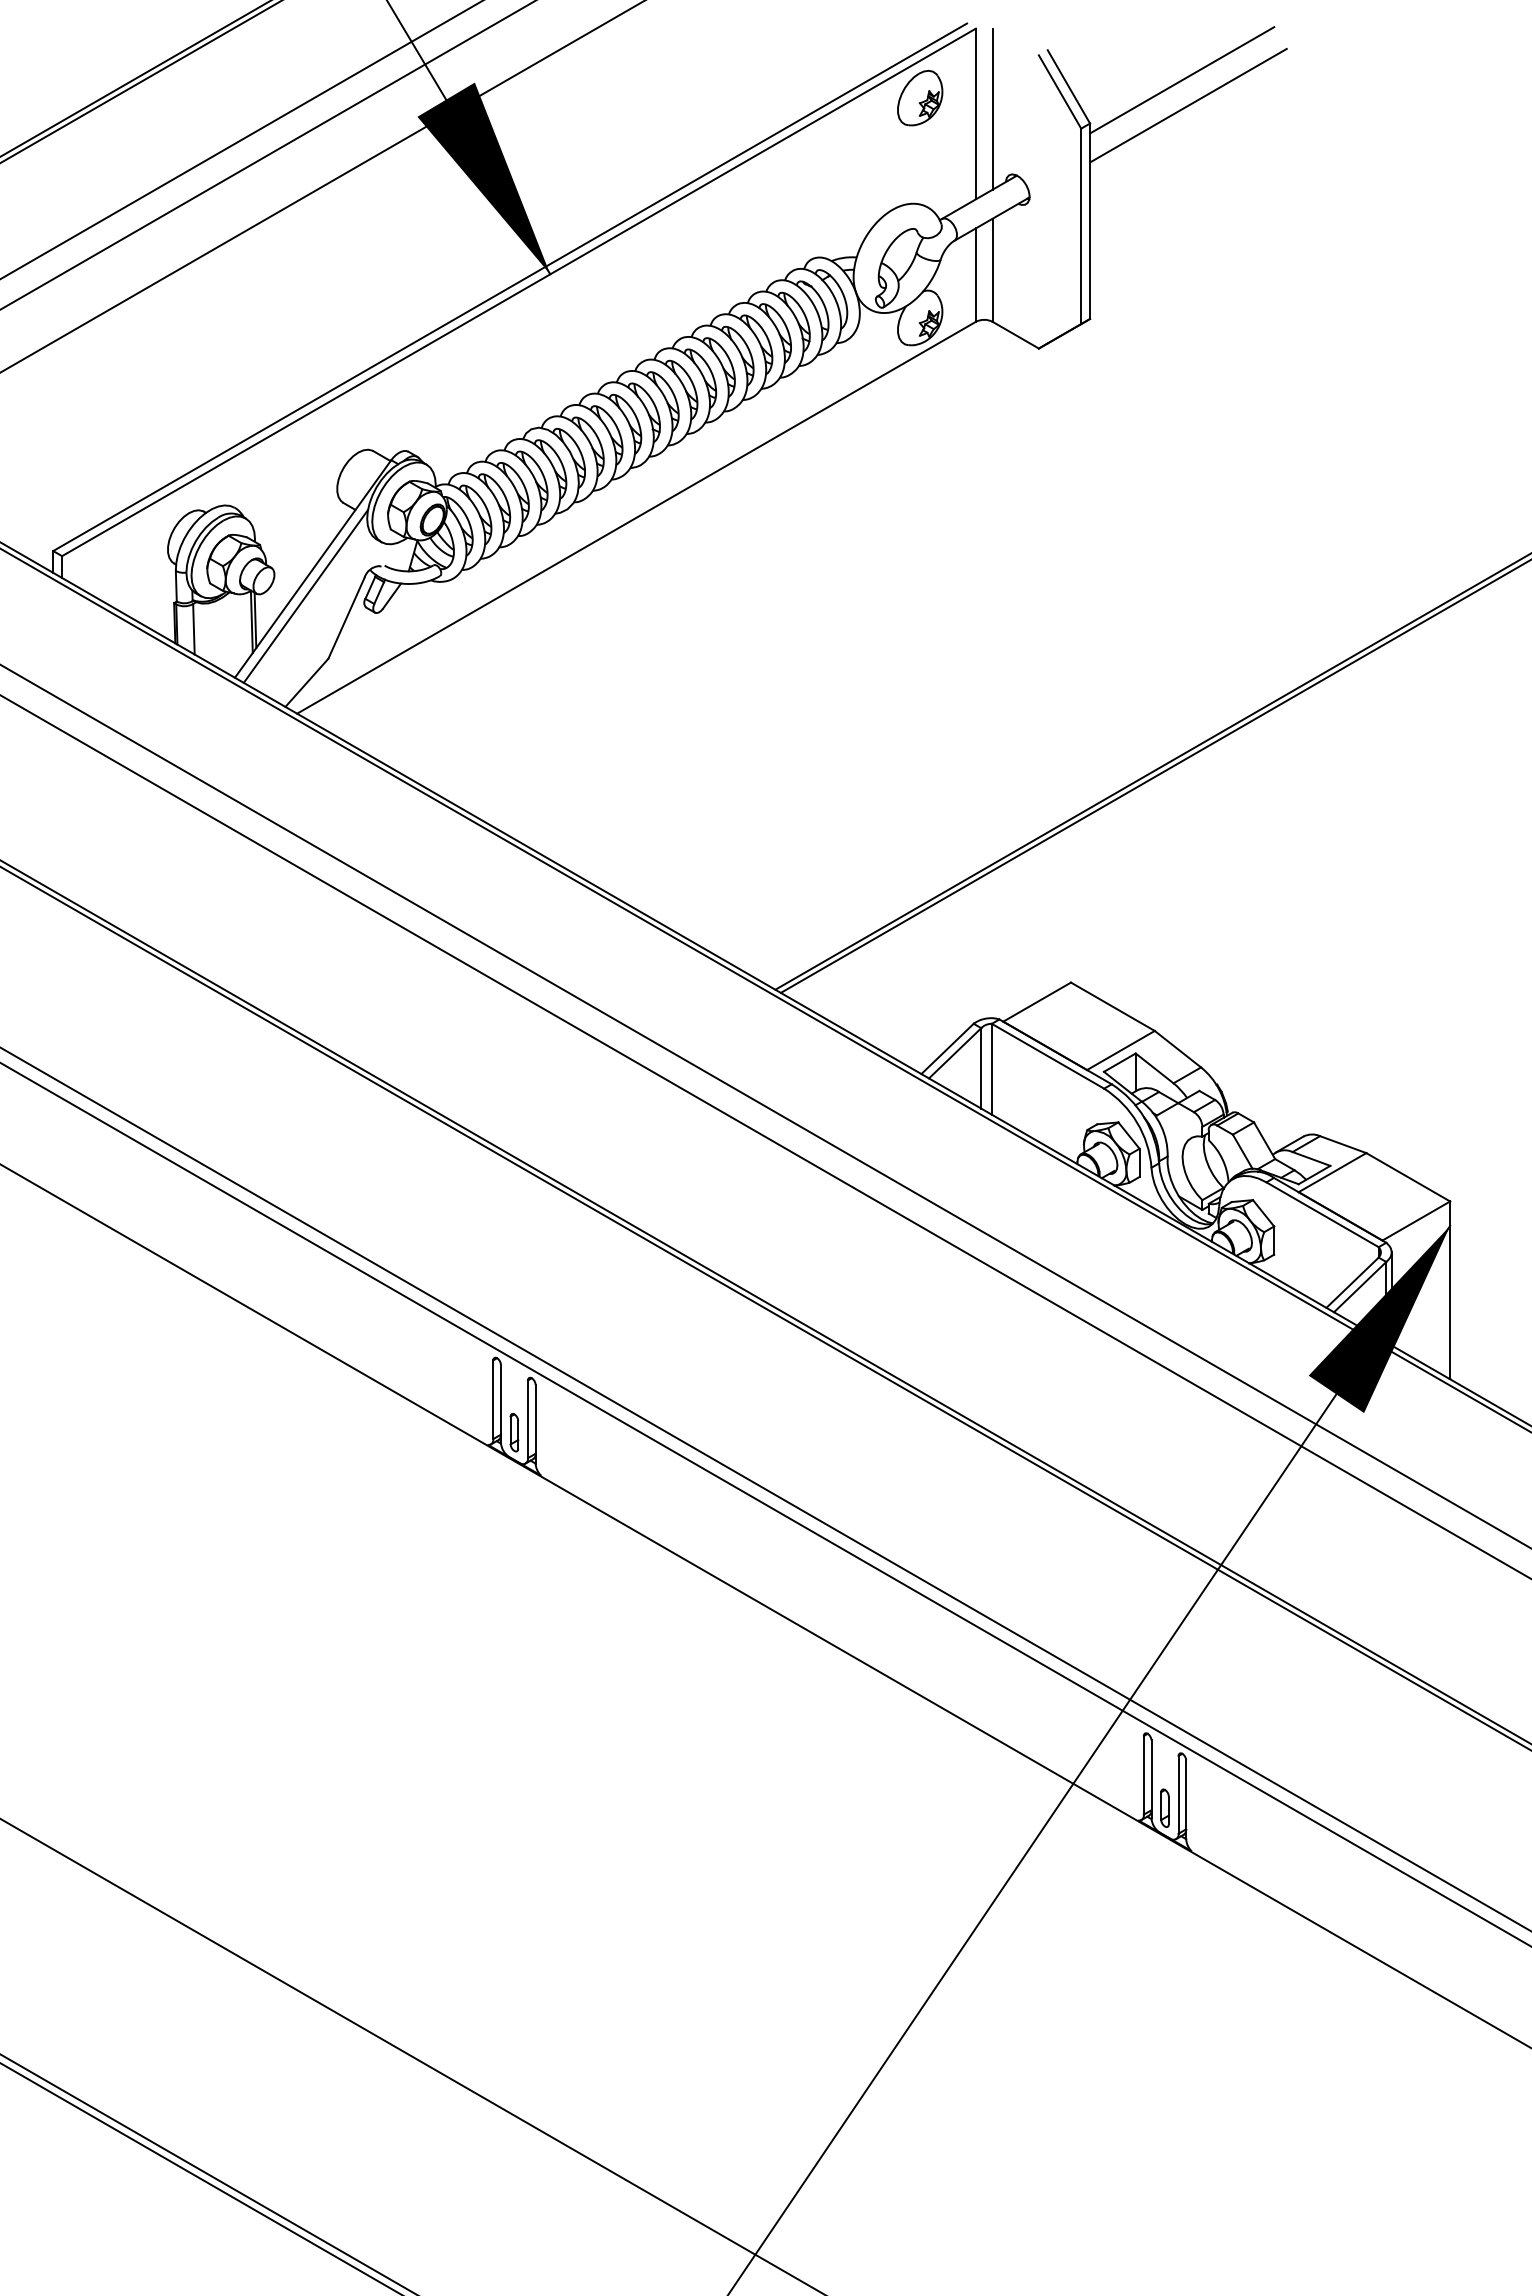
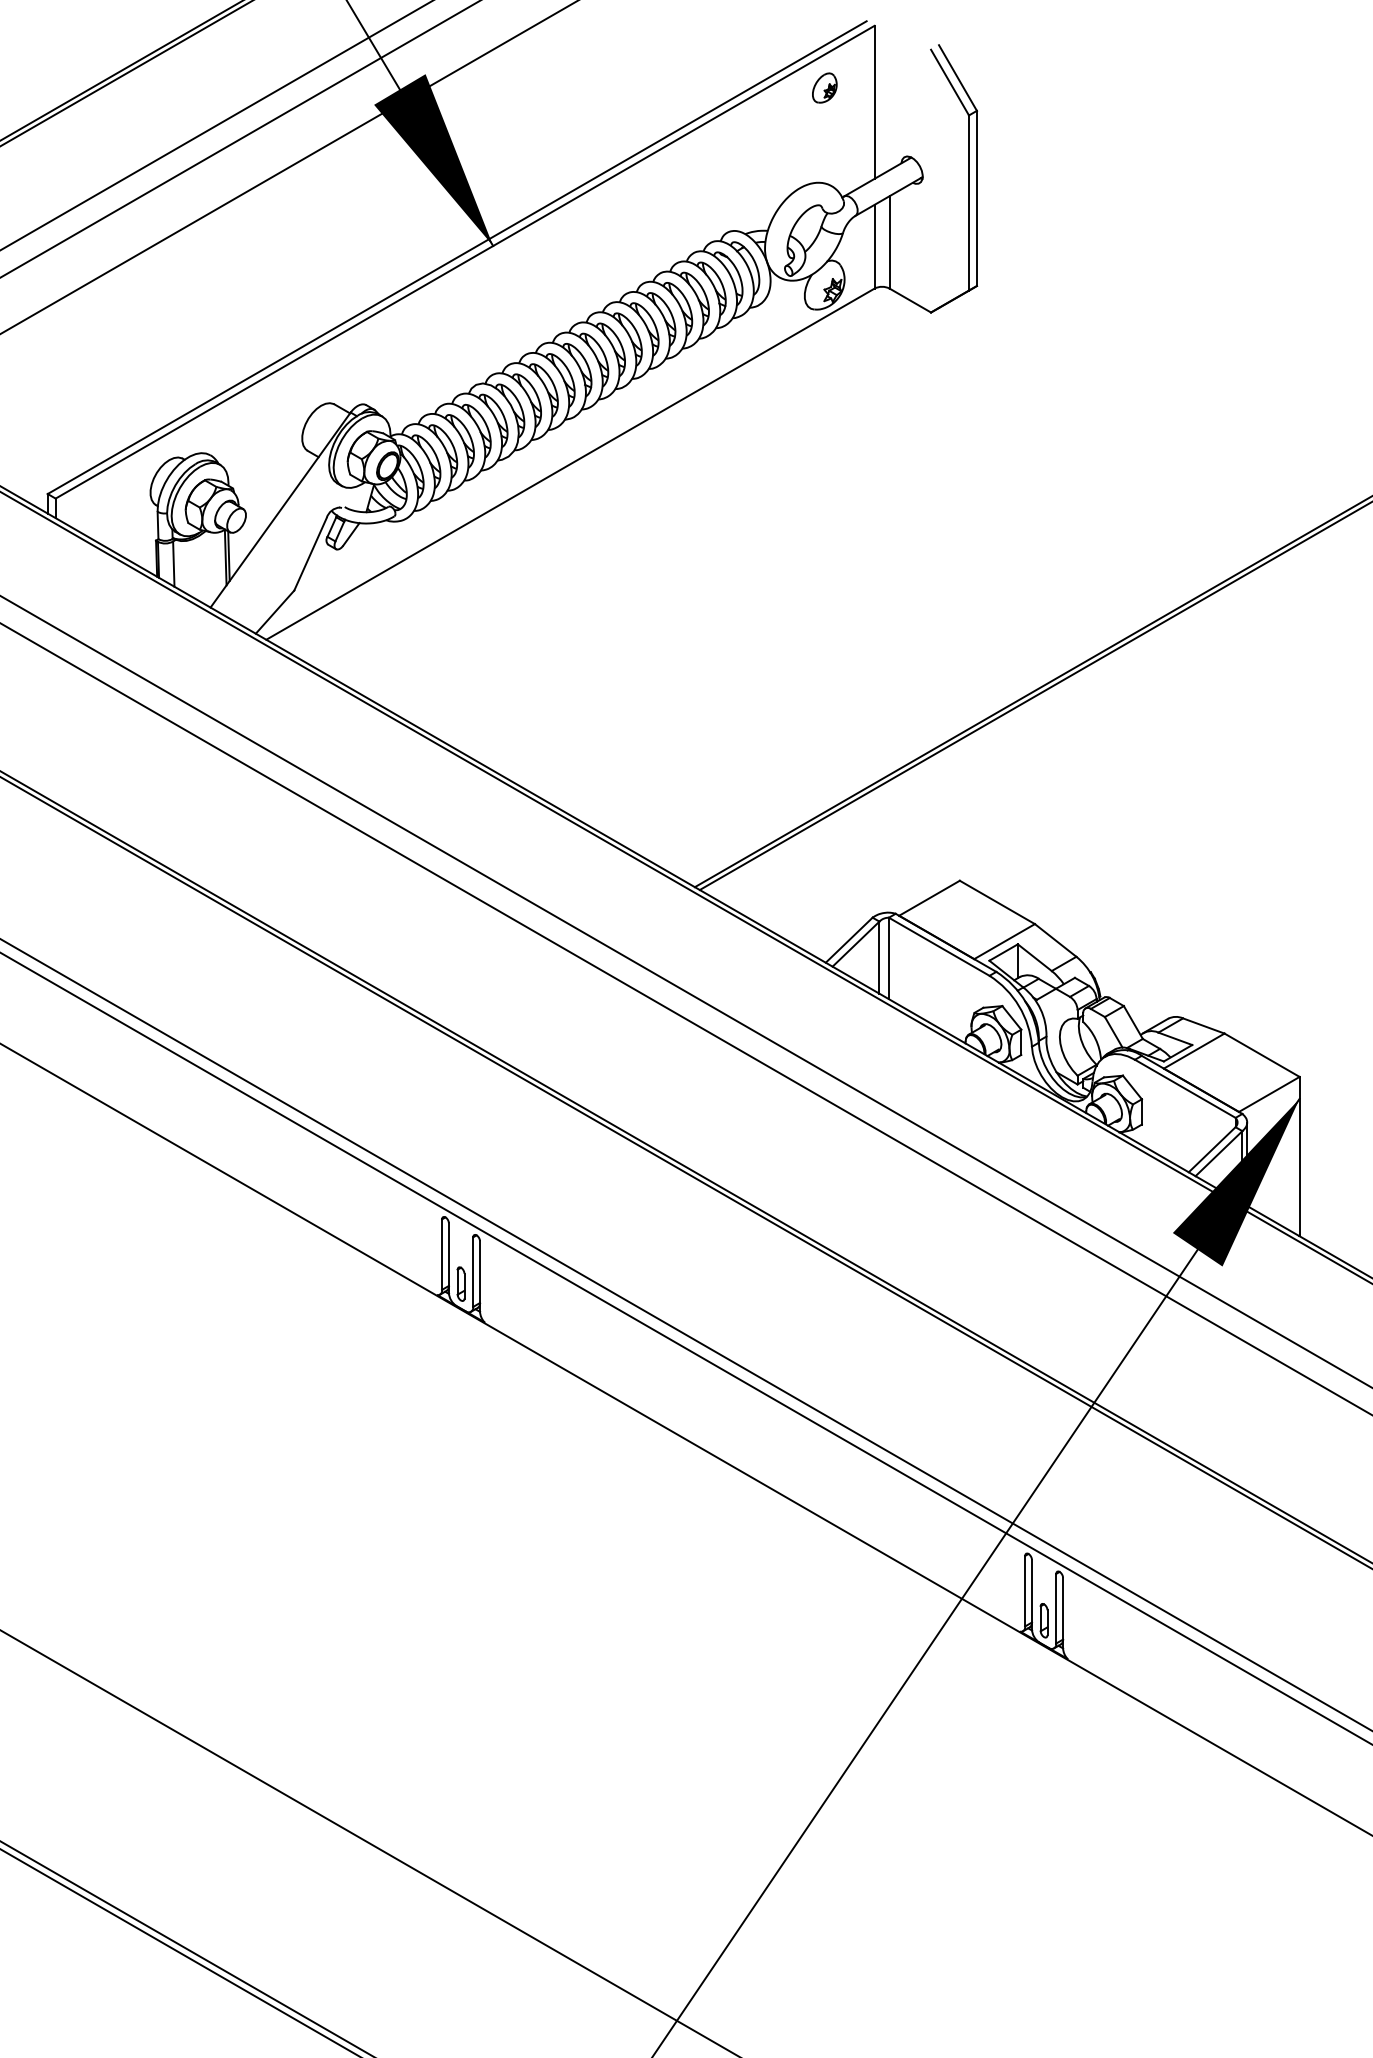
line: (1182, 80) -> (1059, 72), removed
part: (920, 97) -> (824, 87), size x0.6
line: (1188, 105) -> (1065, 94), removed
line: (992, 108) -> (889, 97), removed
line: (305, 595) -> (273, 533), removed

